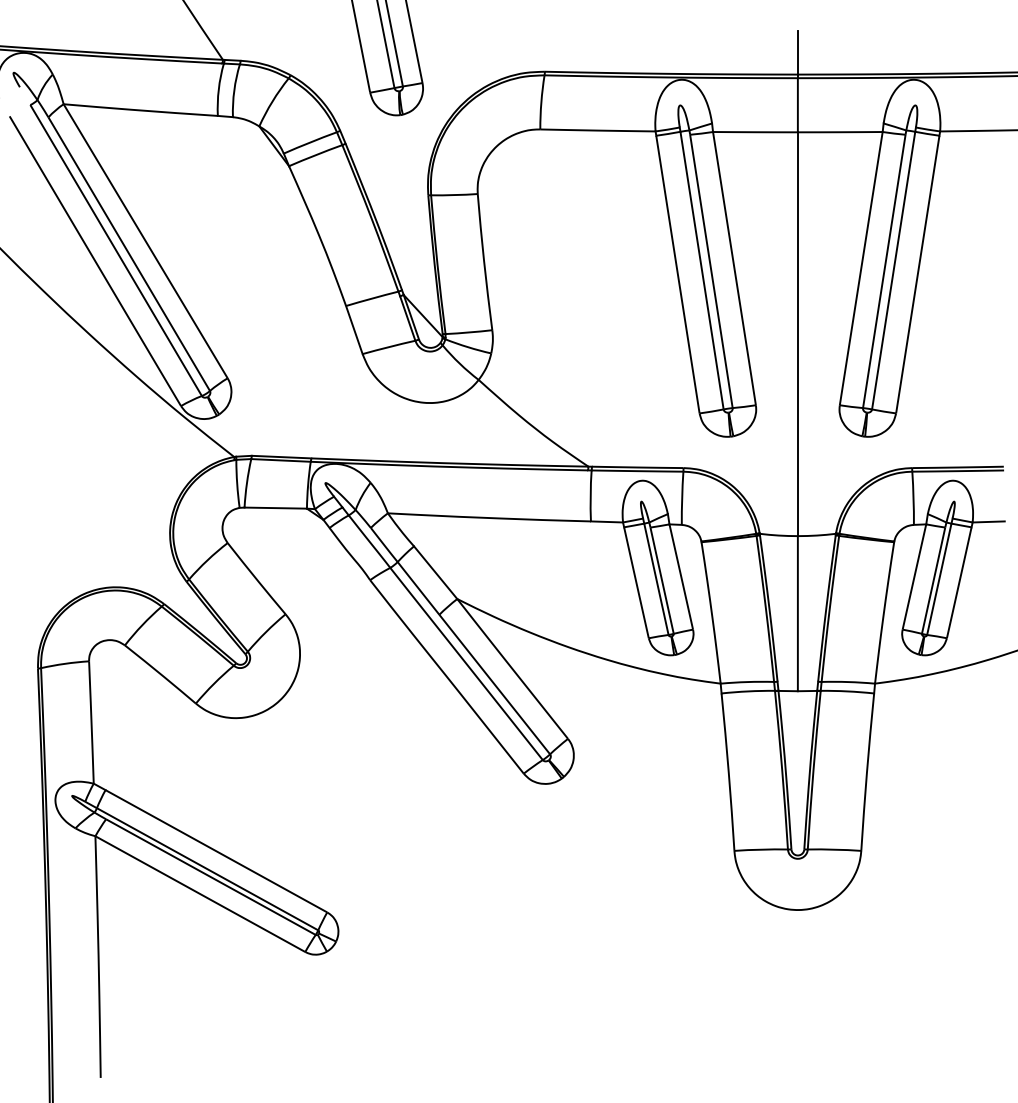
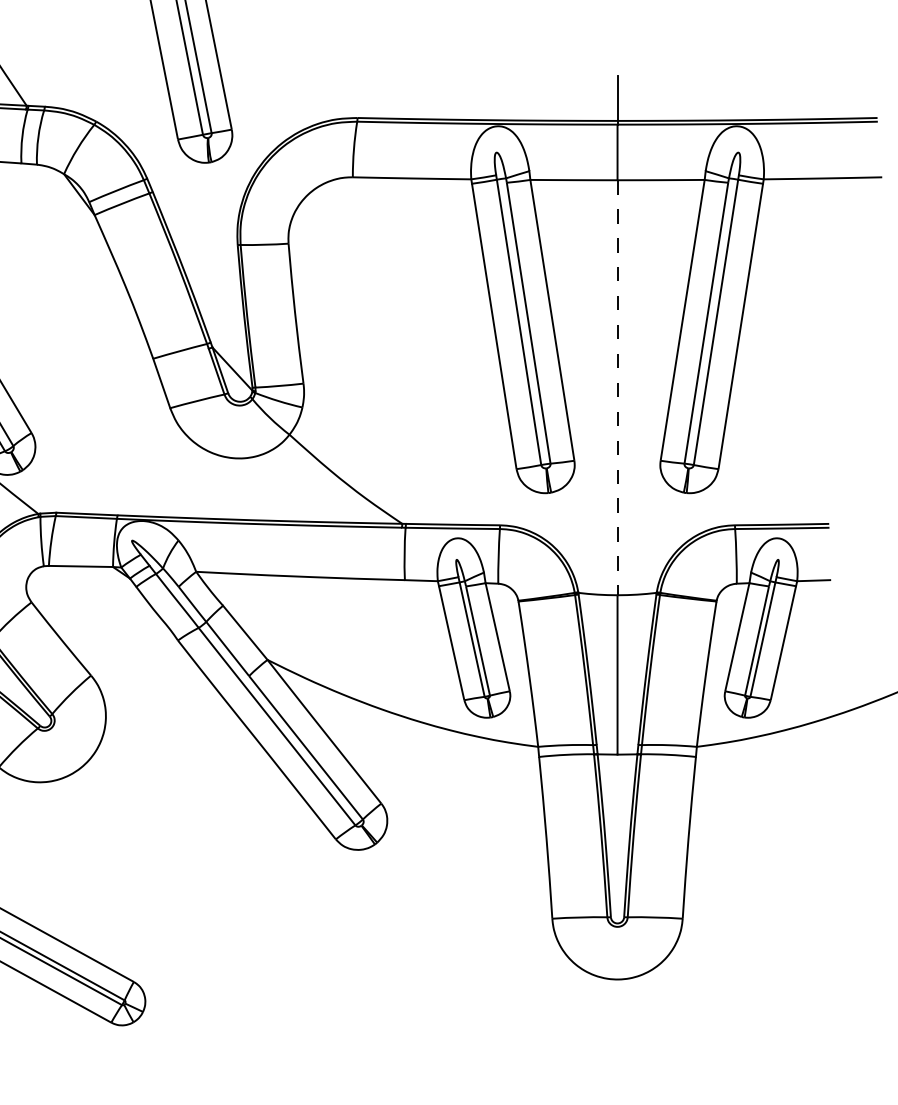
line: (797, 334) -> (617, 388), solid -> dashed

